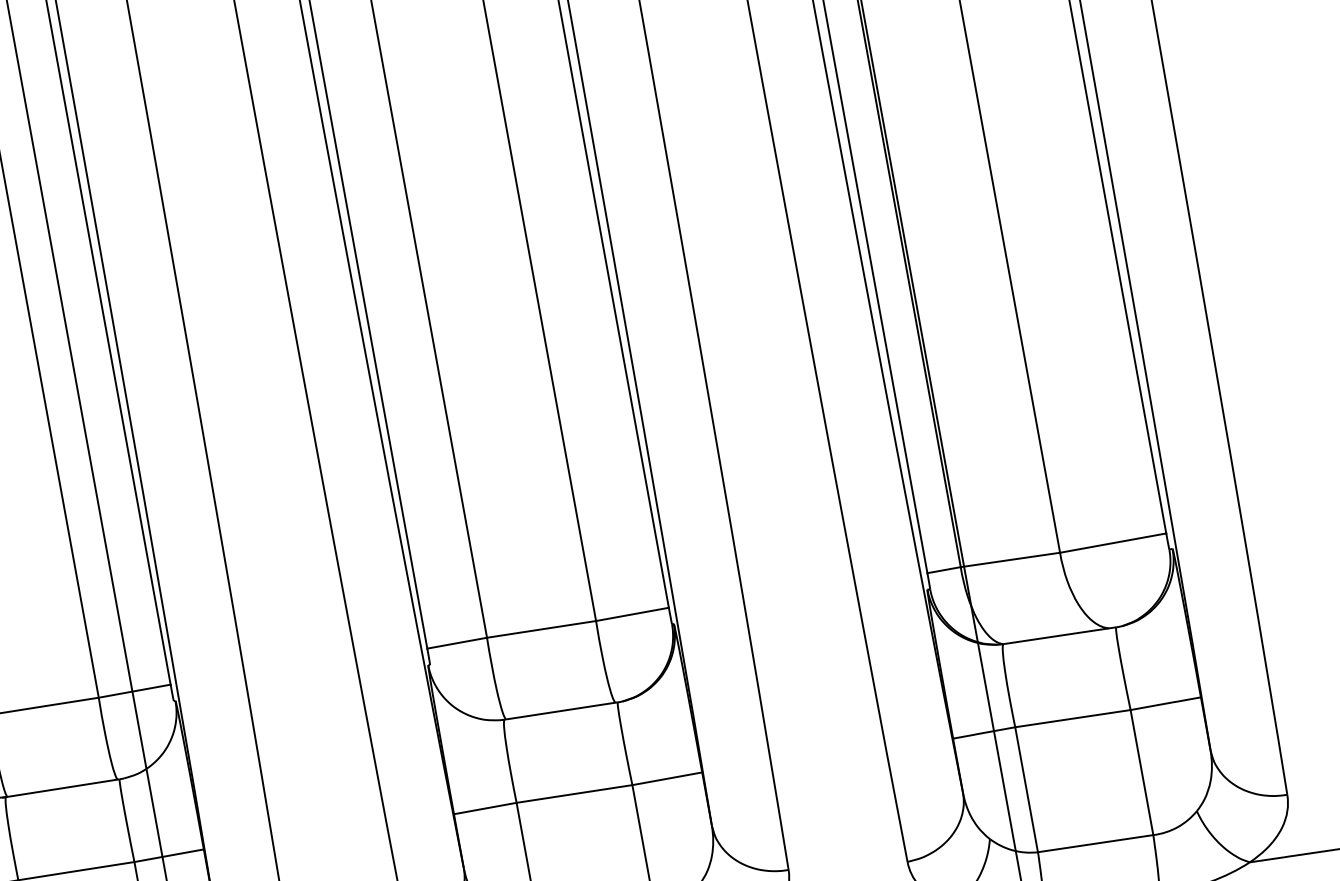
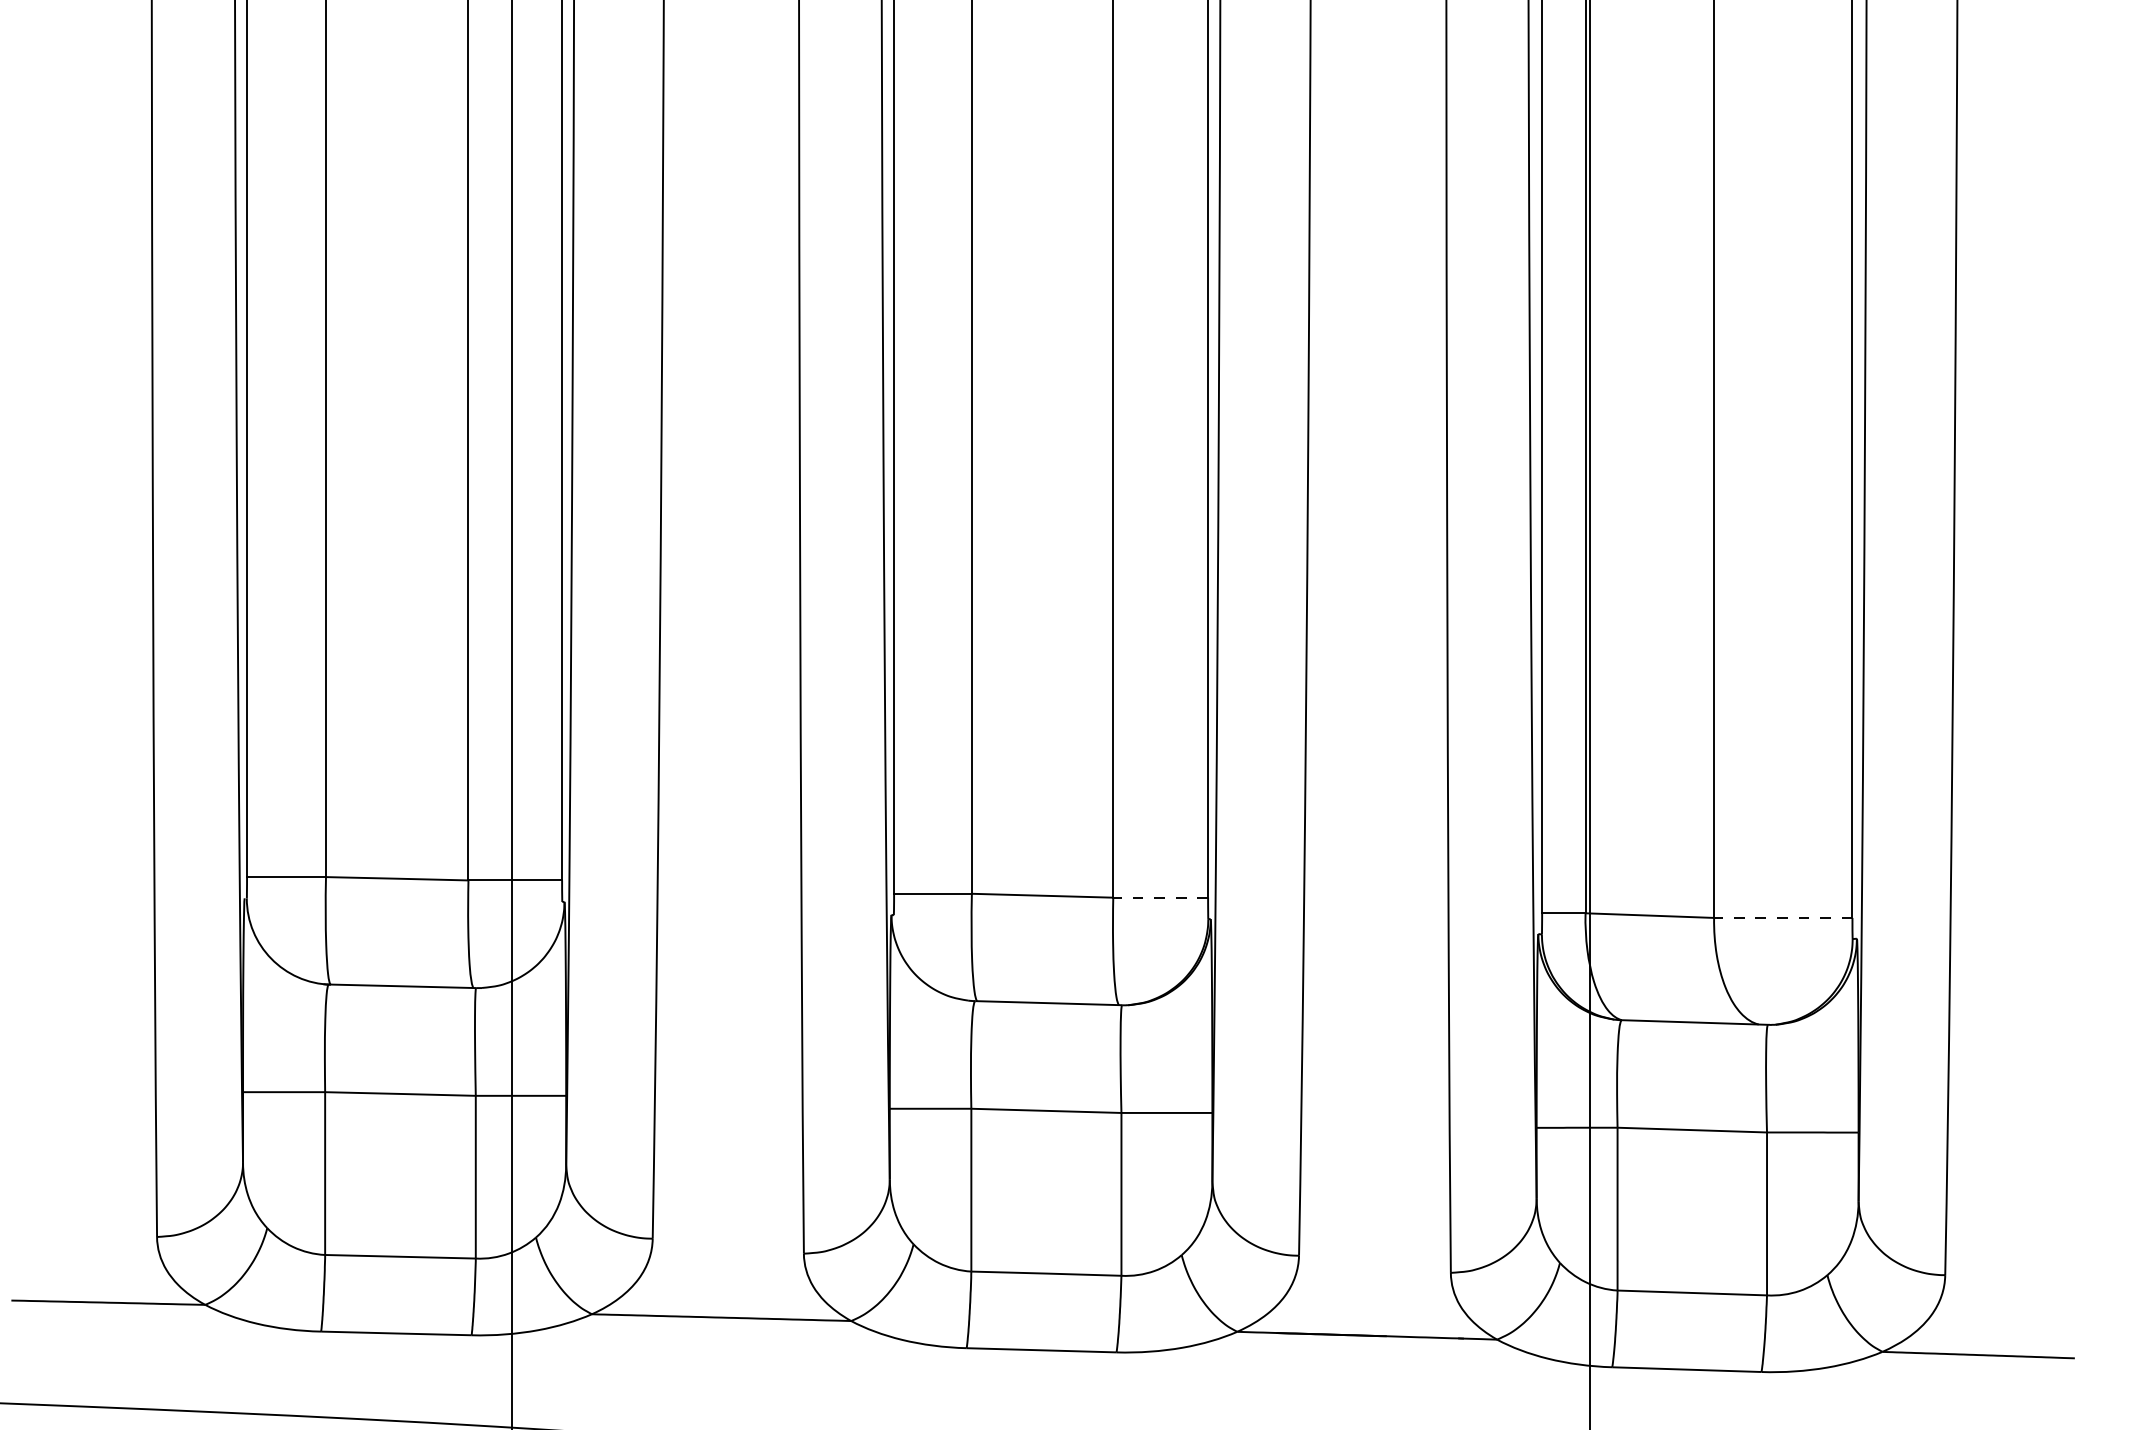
line: (1112, 542) -> (1782, 917), solid -> dashed
line: (632, 614) -> (1160, 897), solid -> dashed

